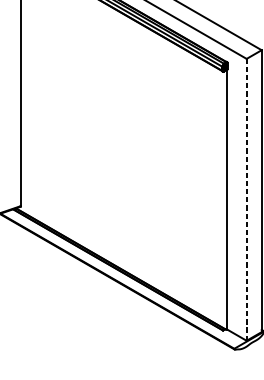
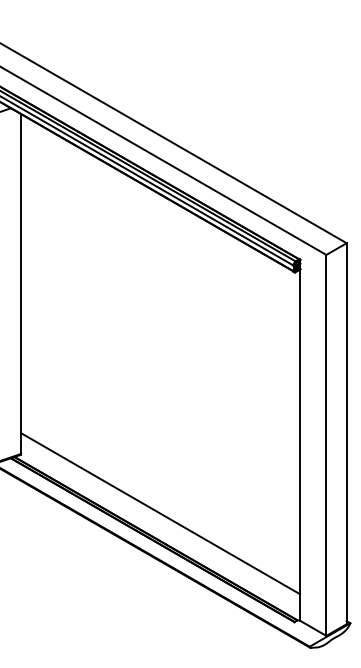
line: (246, 199) -> (326, 444), dashed -> solid
line: (123, 250) -> (160, 513), added

